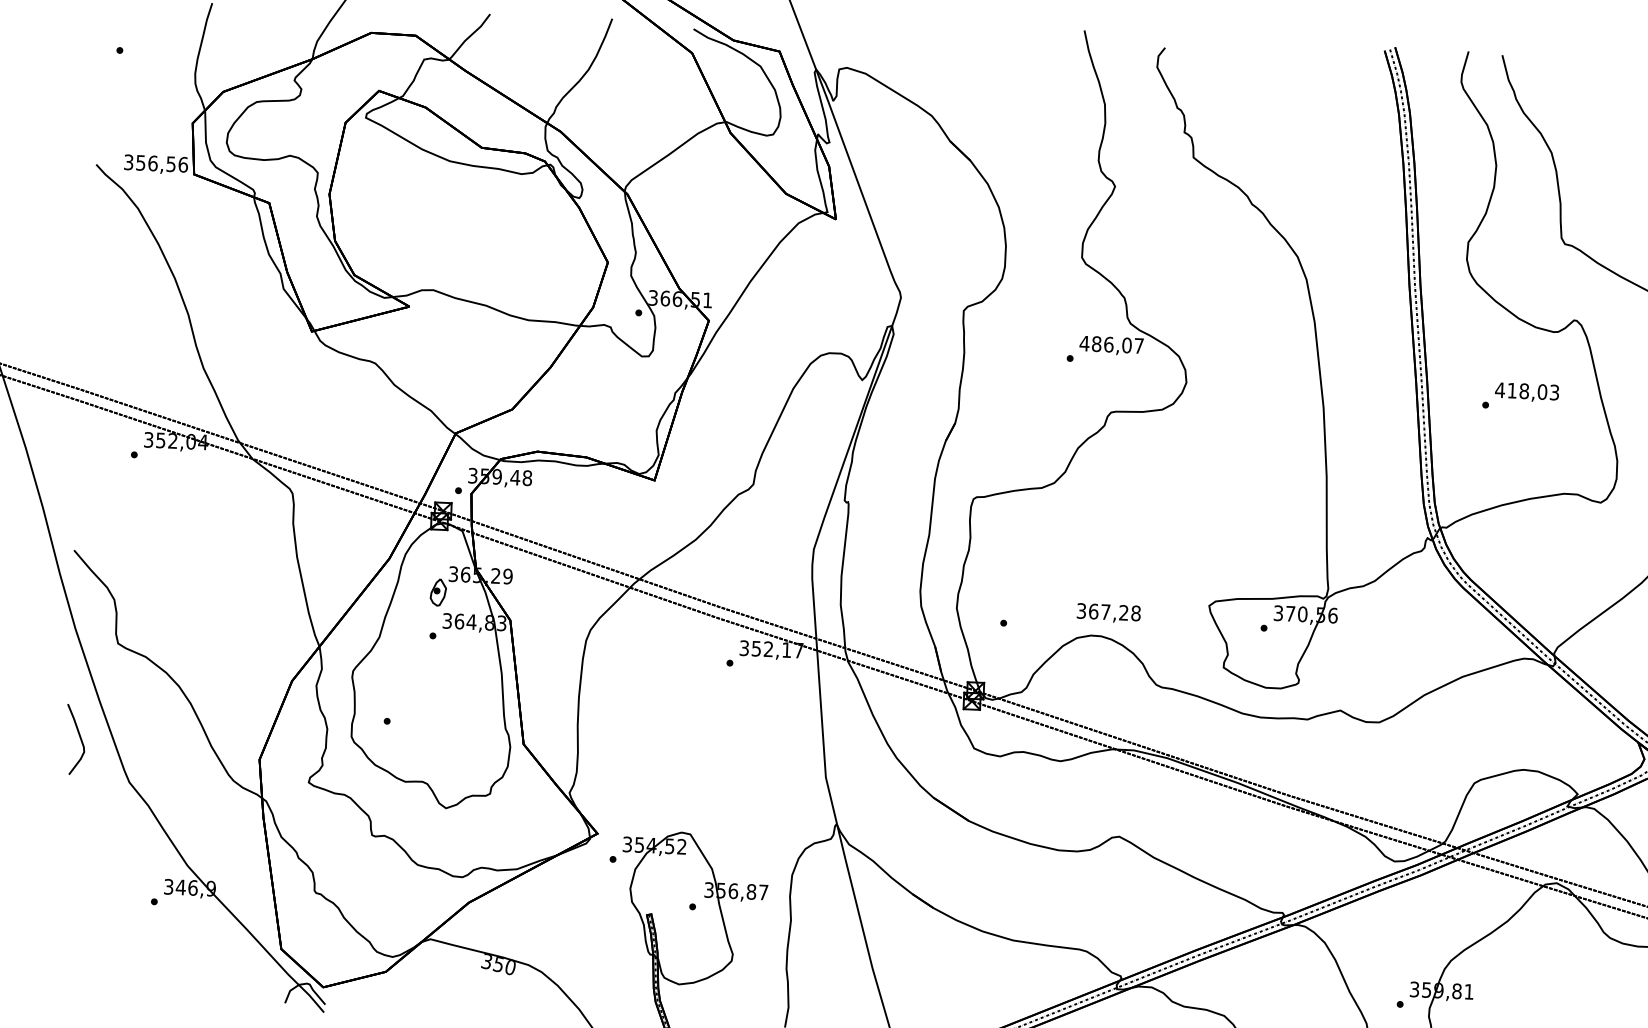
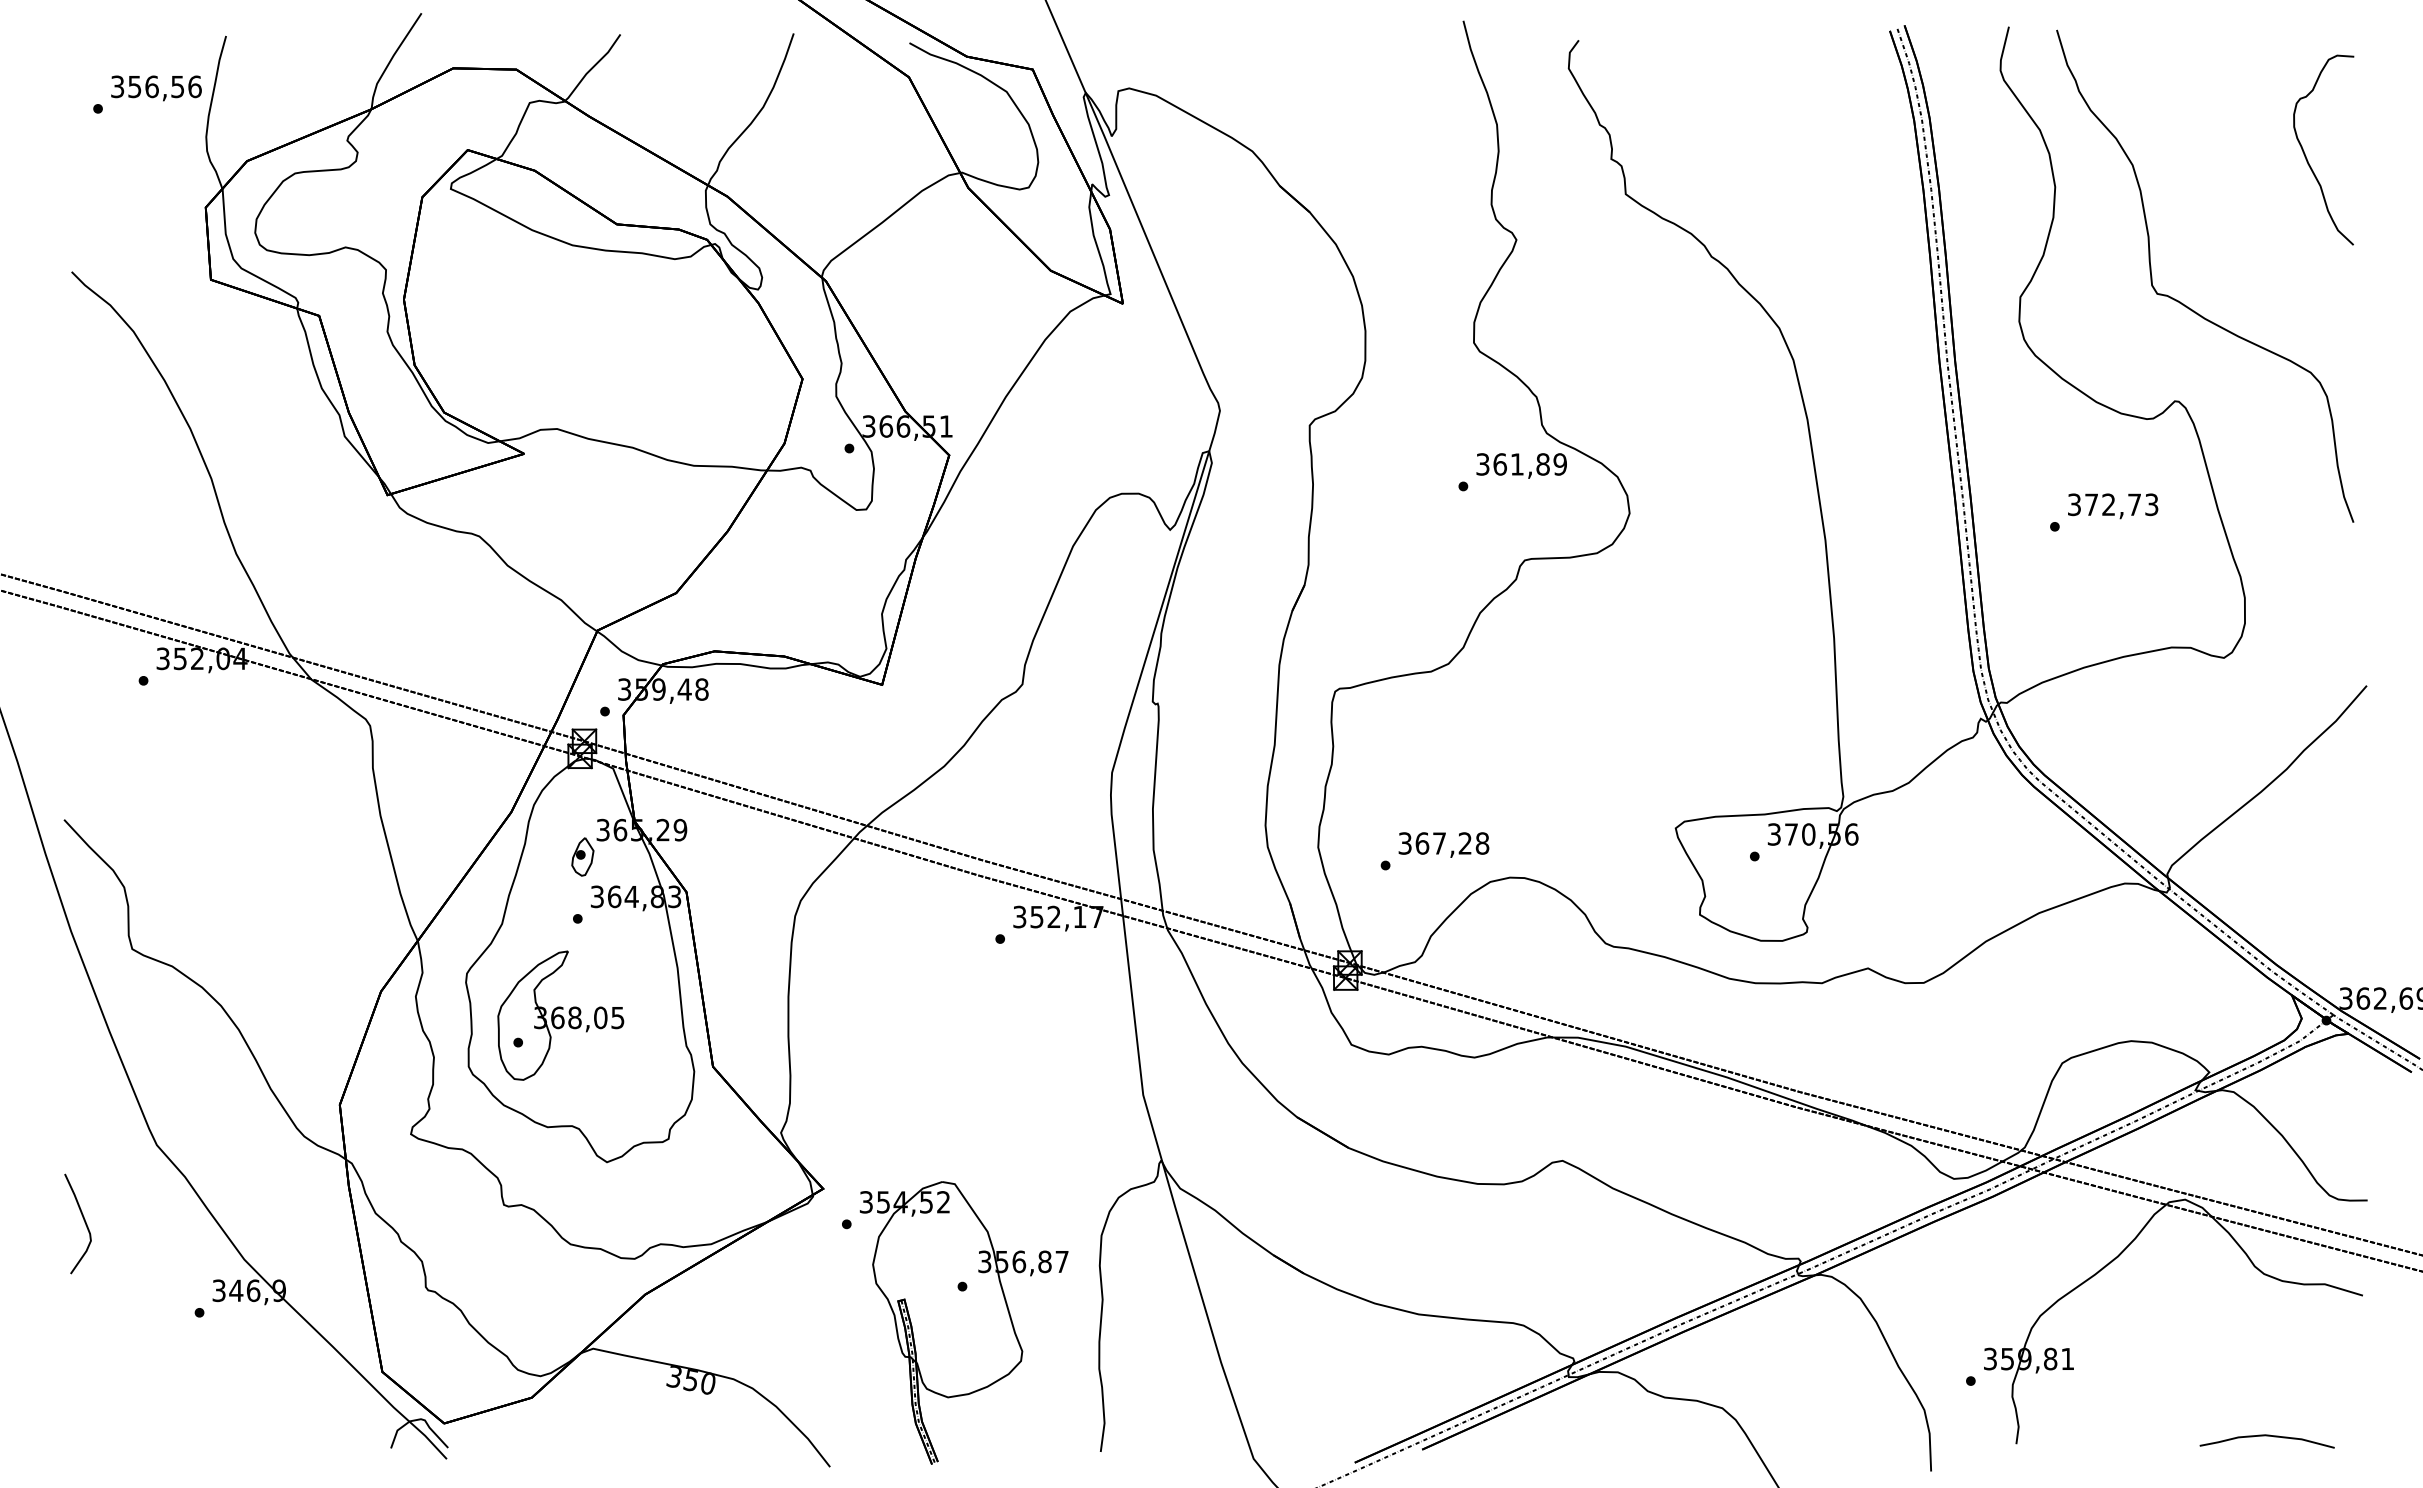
text: (156, 164) -> (156, 88), moved
text: (1111, 344) -> (1520, 464), 486,07 -> 361,89
text: (1521, 390) -> (2104, 504), 418,03 -> 372,73
text: (1108, 612) -> (1443, 844), moved
part: (417, 703) -> (560, 1015), added
curve: (79, 737) -> (83, 1220), moved

